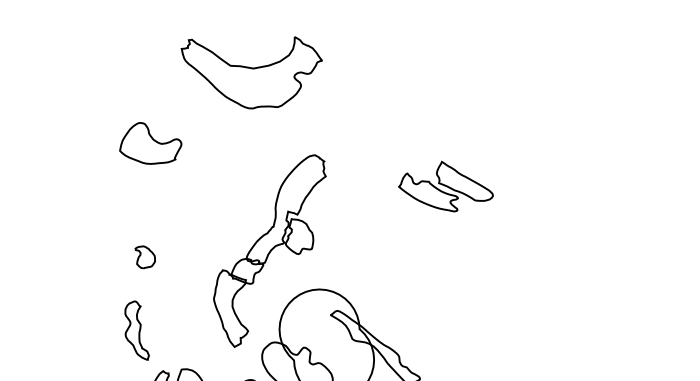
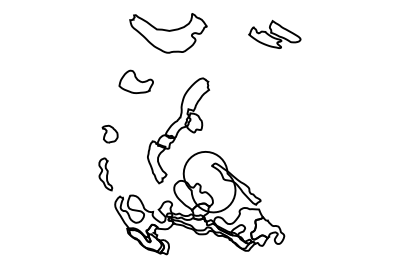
part: (149, 142) -> (135, 81), moved
part: (445, 186) -> (274, 34), moved
part: (145, 257) -> (110, 134), size x1.4

